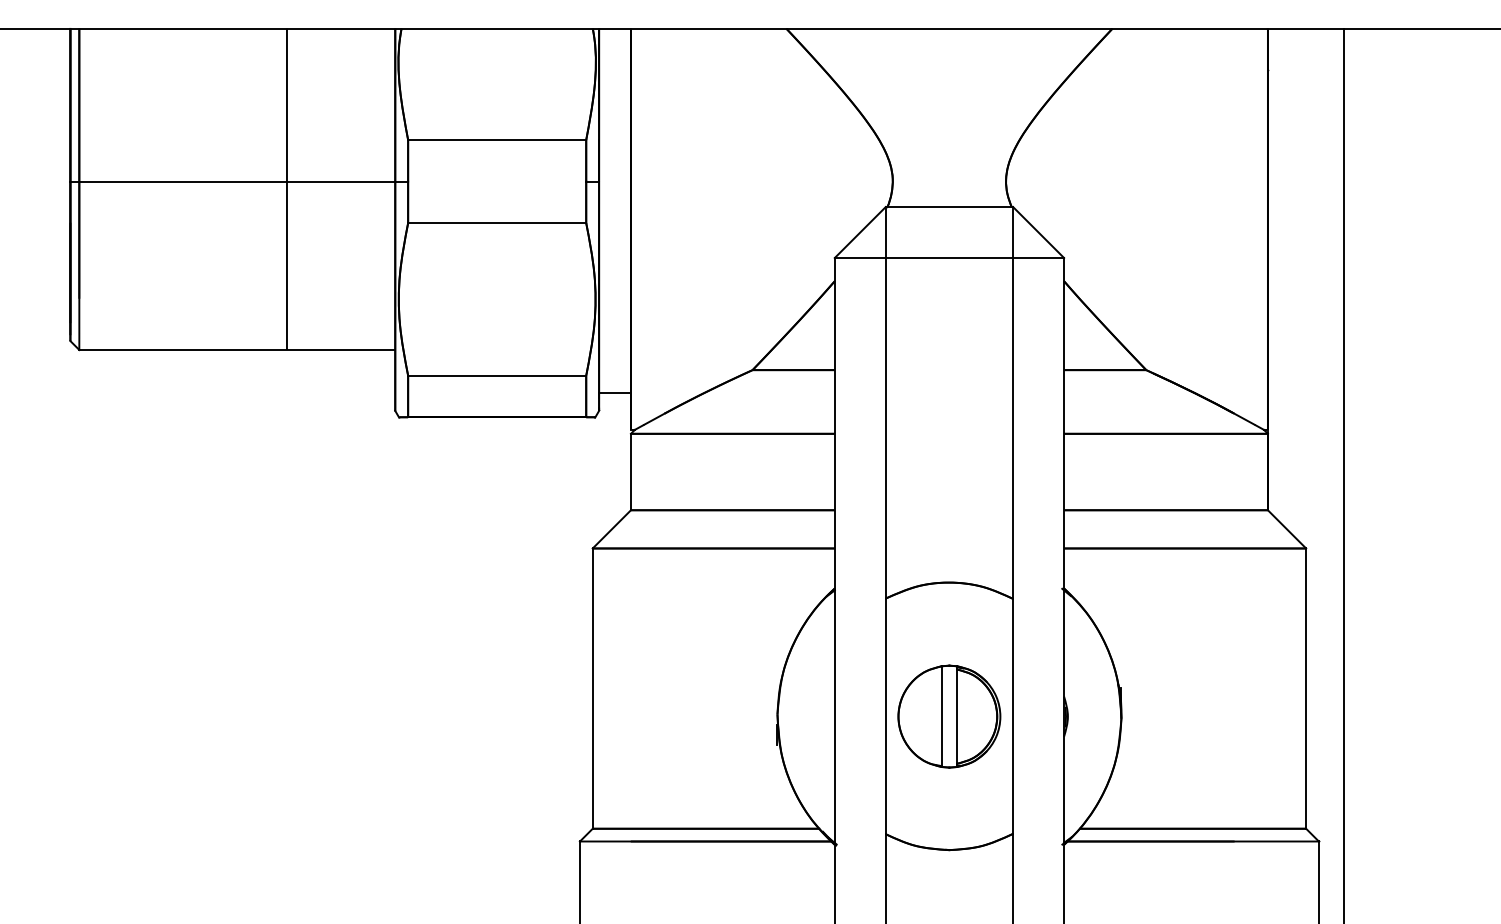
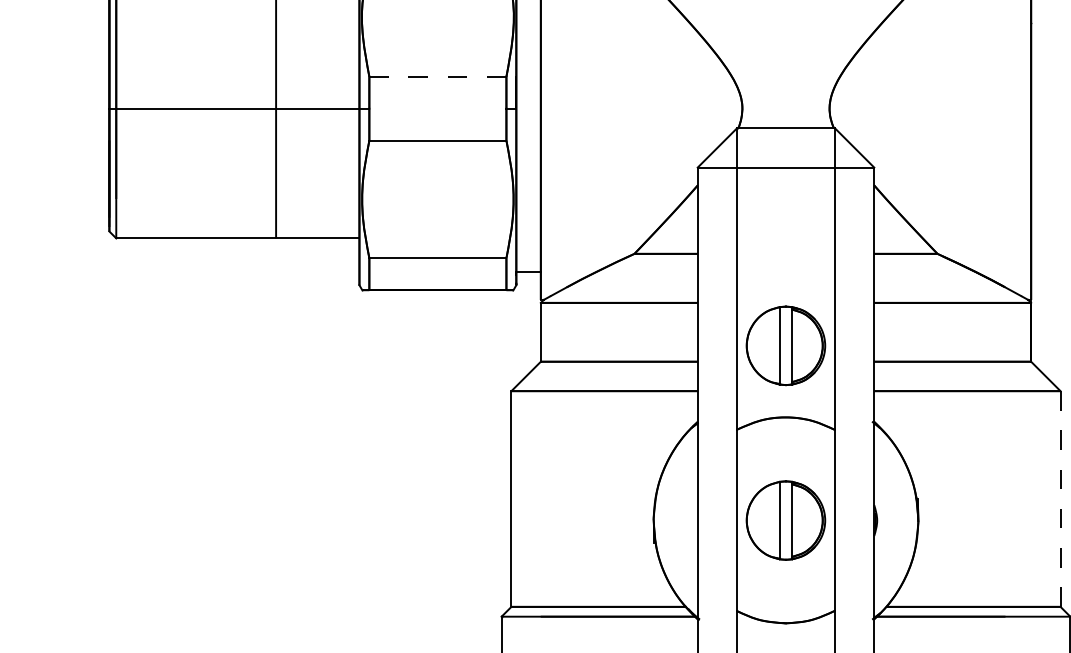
line: (496, 140) -> (437, 77), solid -> dashed
part: (949, 489) -> (786, 345), added
line: (1306, 689) -> (1060, 499), solid -> dashed

